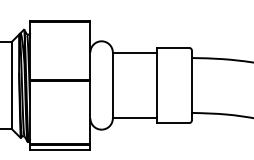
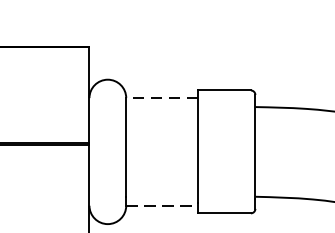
line: (134, 52) -> (161, 97), solid -> dashed
line: (134, 118) -> (161, 205), solid -> dashed

